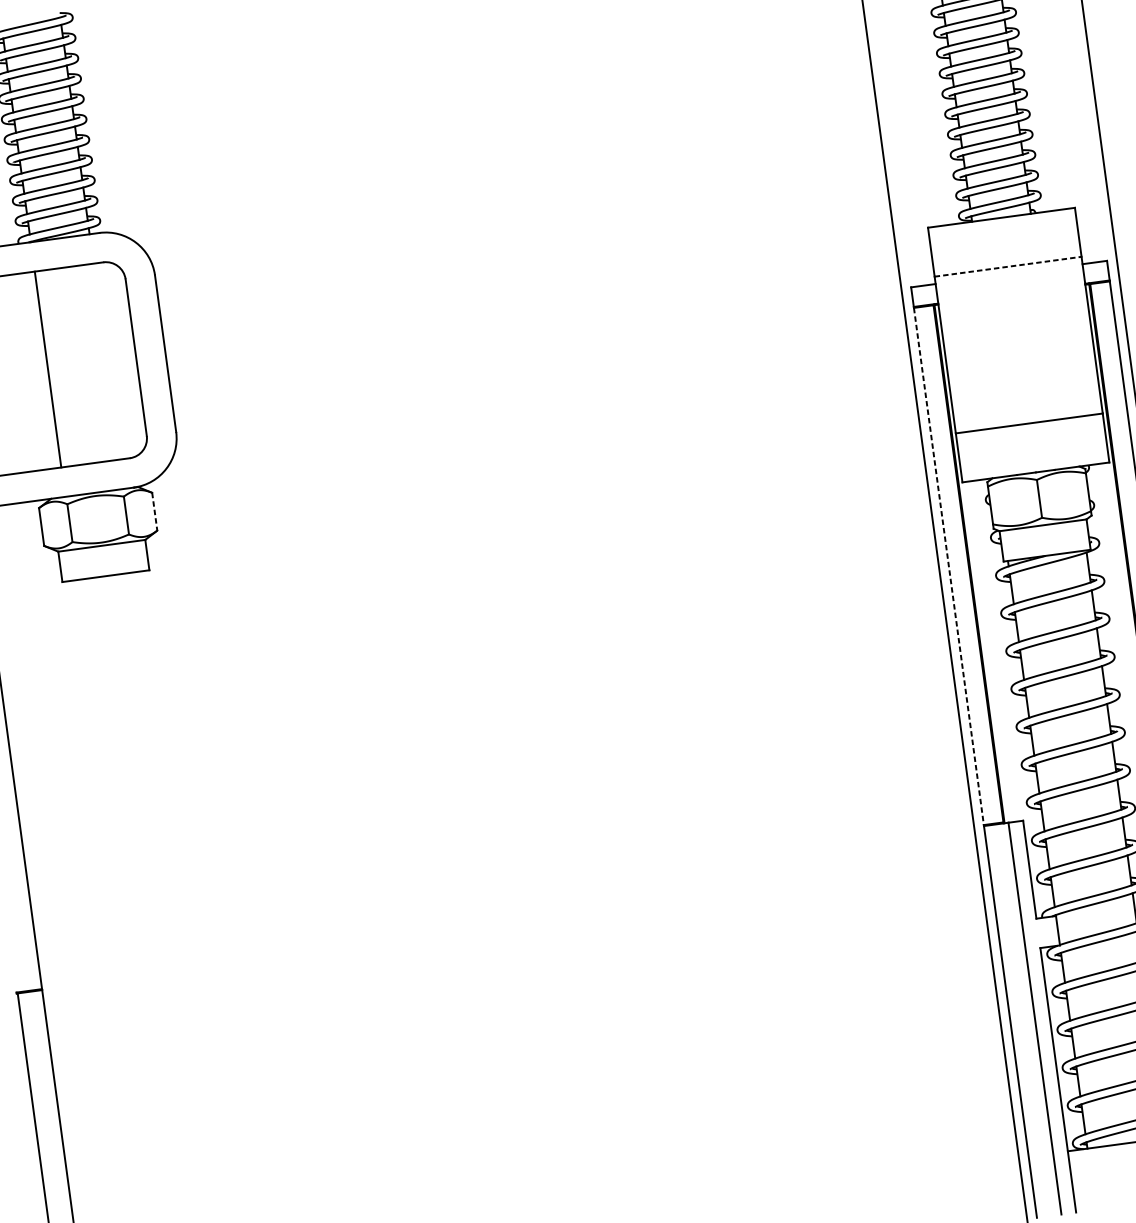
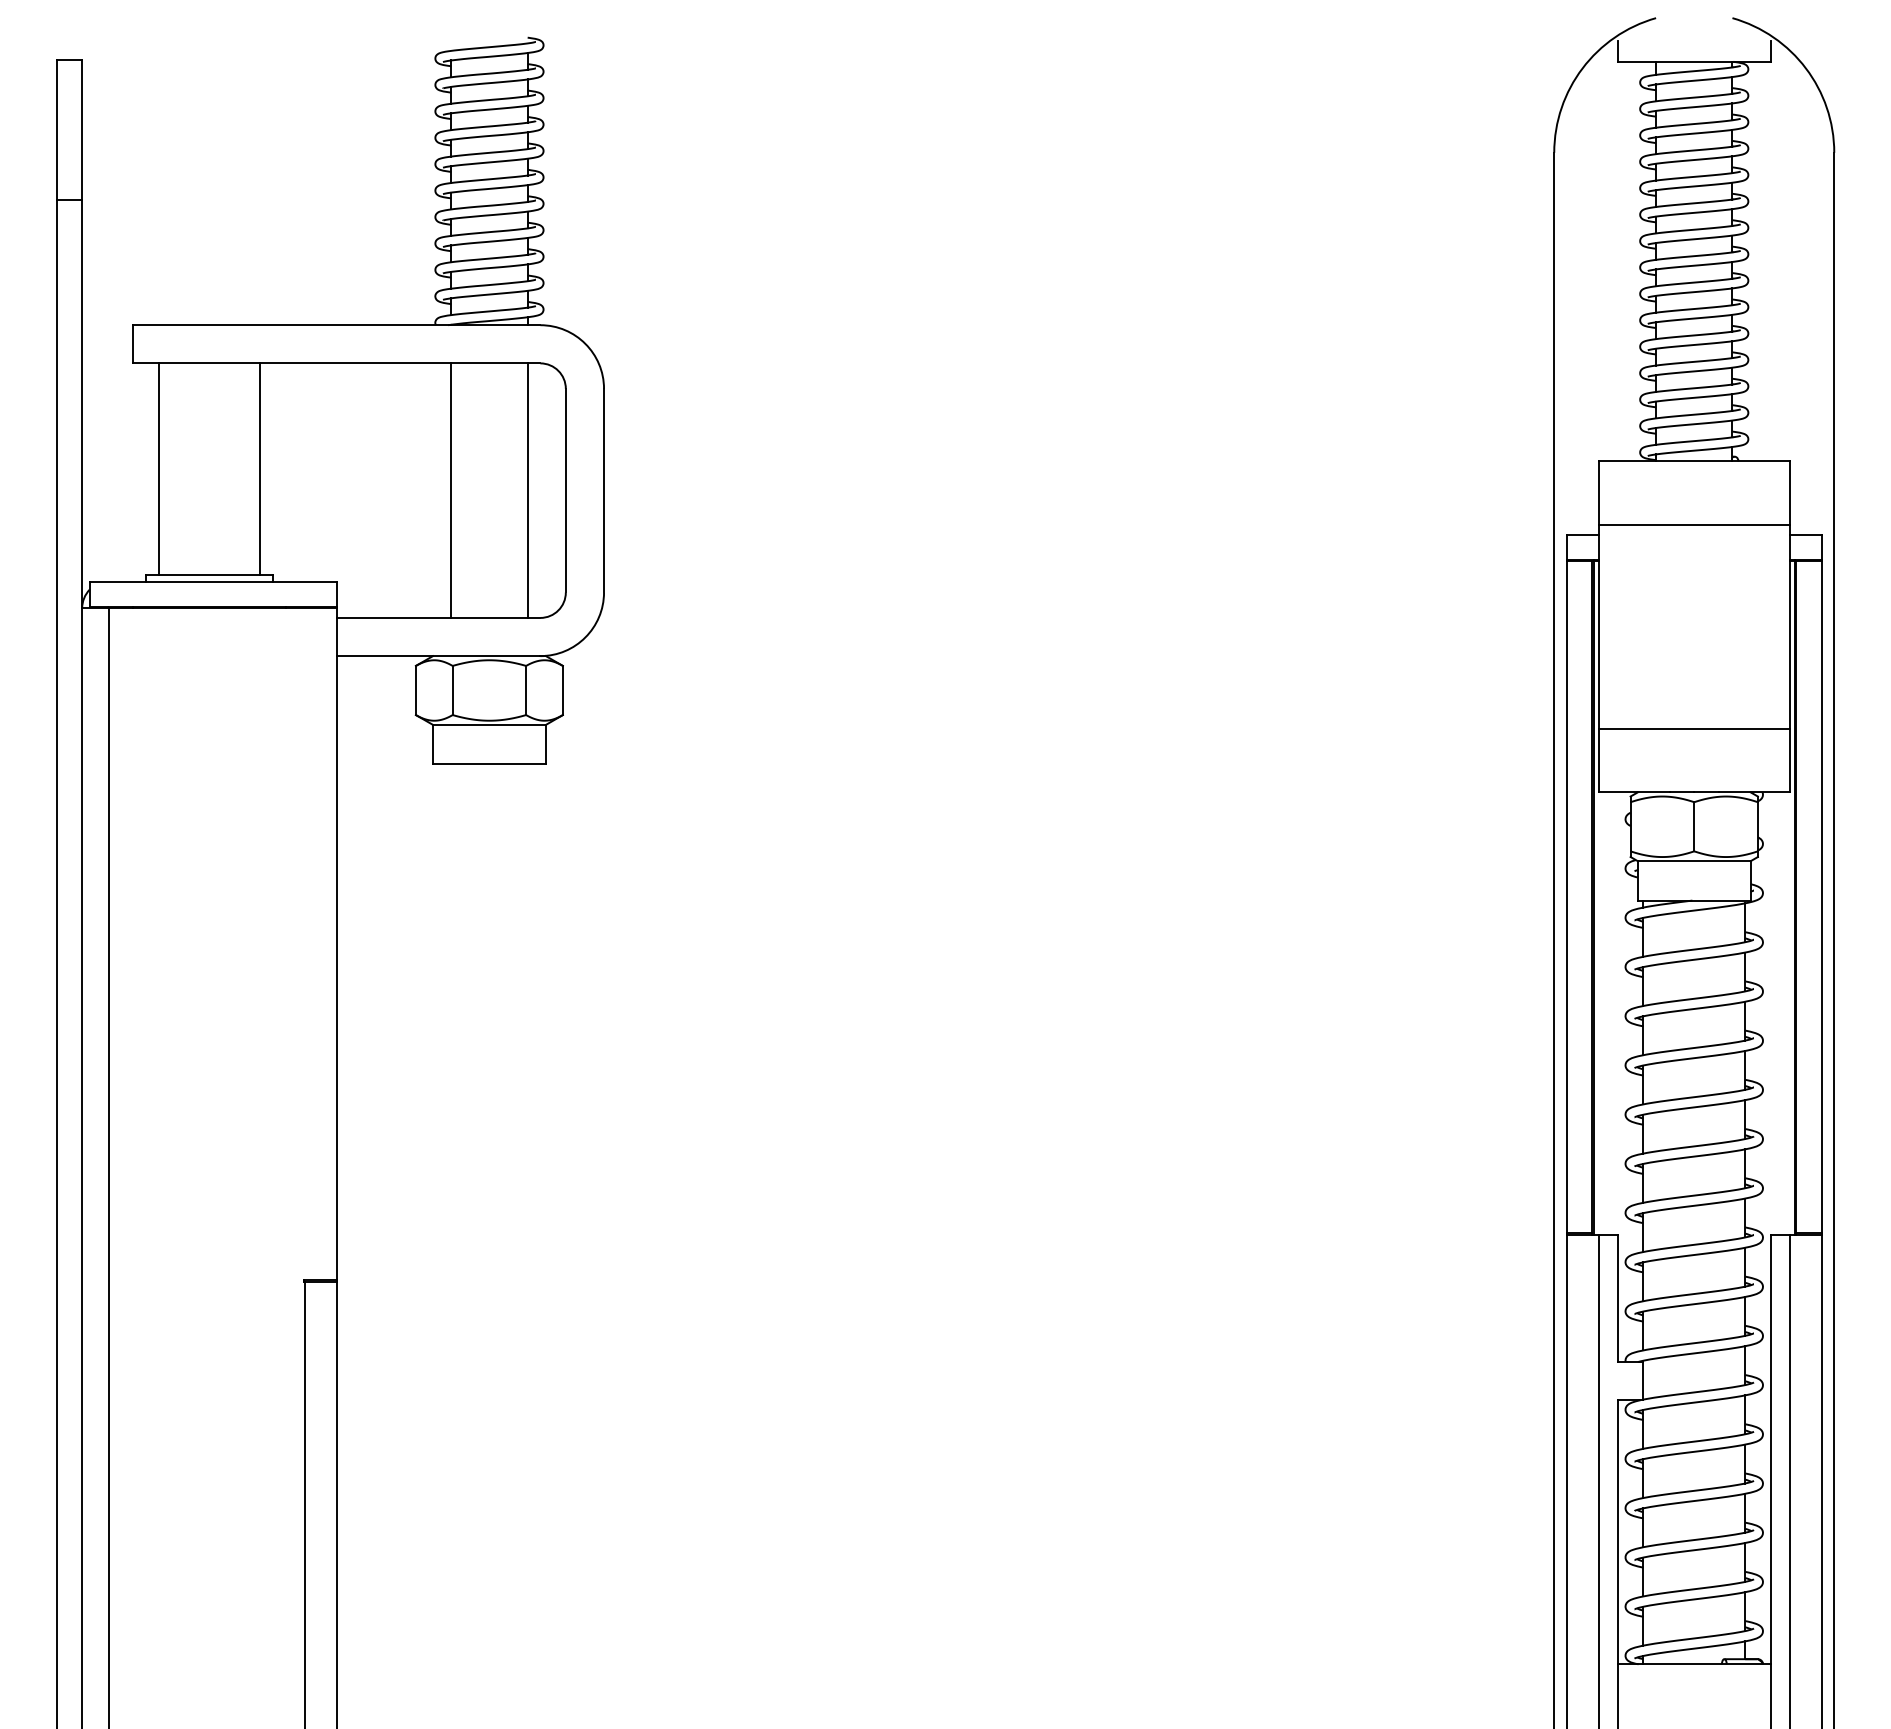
line: (1008, 267) -> (1694, 525), dashed -> solid
line: (106, 361) -> (527, 490), added
line: (154, 511) -> (562, 690), dashed -> solid
line: (948, 566) -> (1566, 897), dashed -> solid

